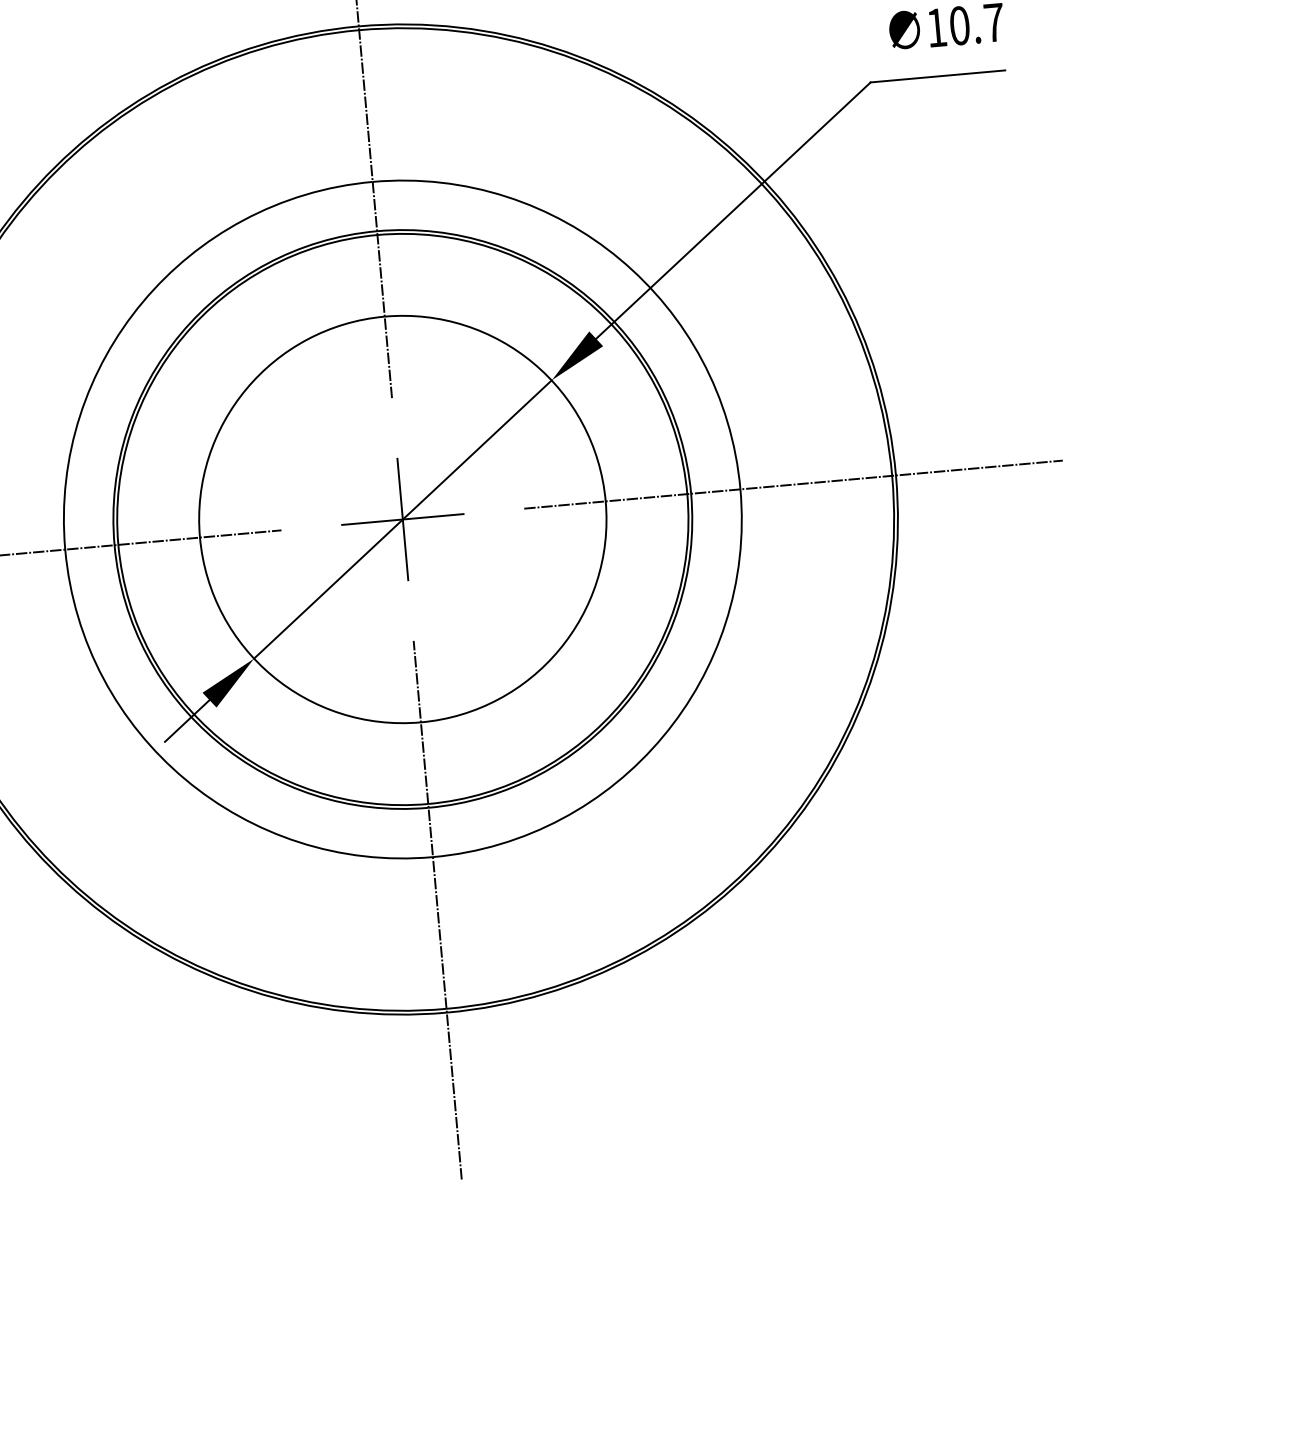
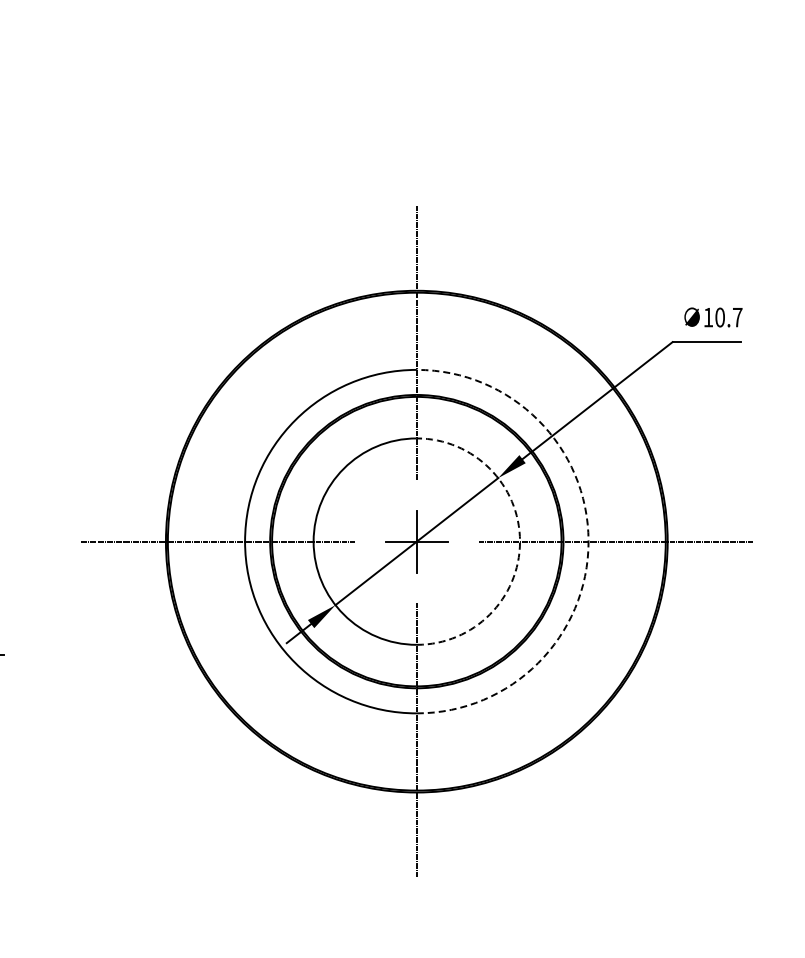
arc: (740, 489) -> (588, 541), solid -> dashed
arc: (606, 501) -> (520, 541), solid -> dashed

